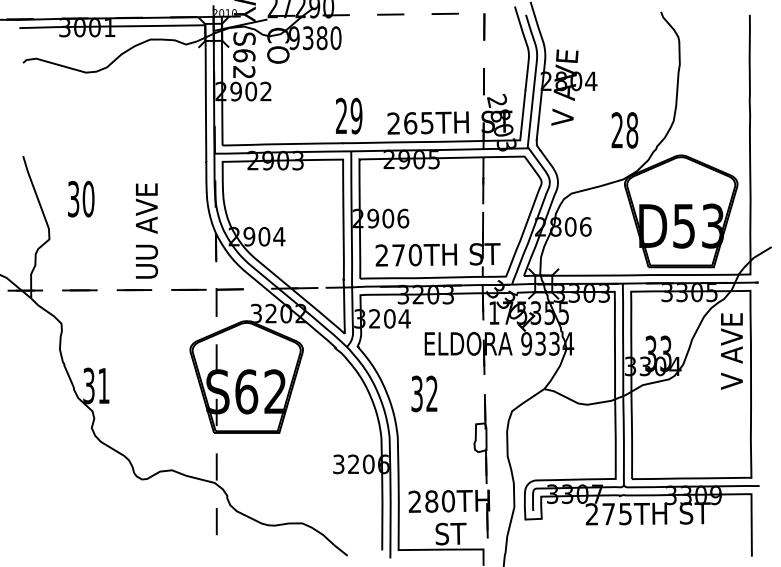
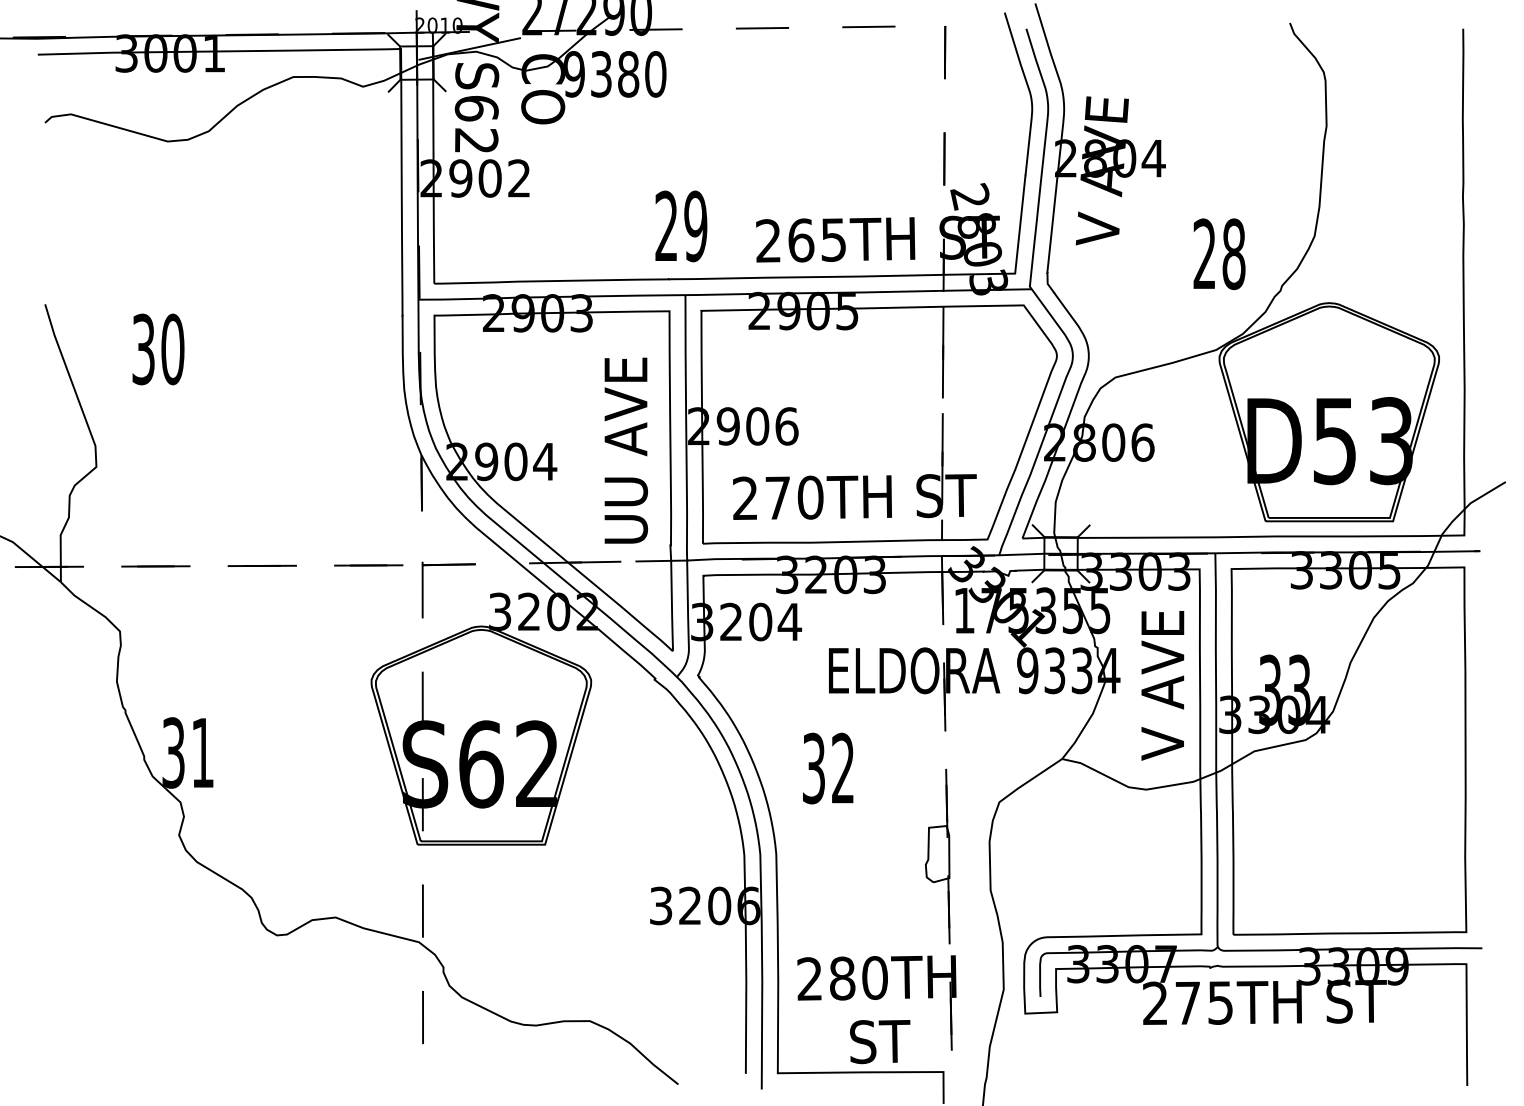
text: (81, 198) -> (159, 348), moved
text: (147, 230) -> (627, 449), moved
text: (731, 351) -> (1162, 685), moved

